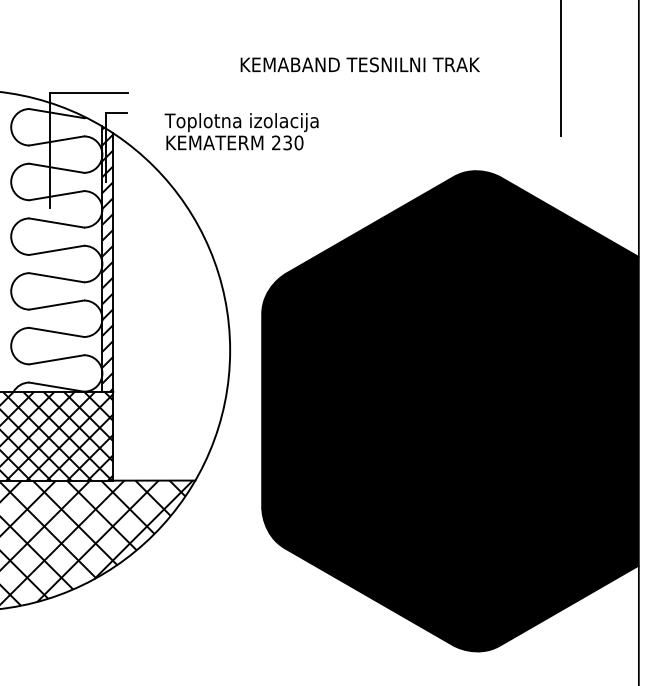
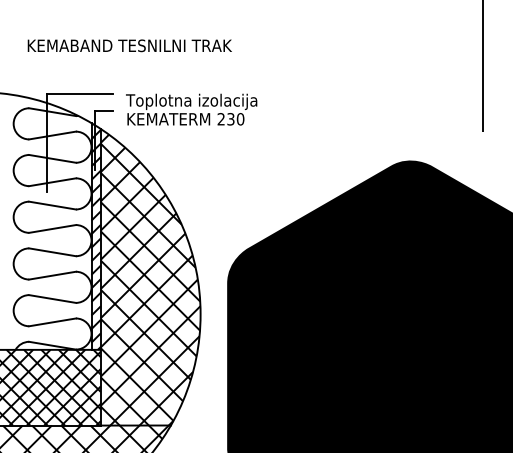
text: (359, 64) -> (129, 45), moved
text: (241, 131) -> (191, 109), moved
hatch: (171, 309) -> (150, 279), added

